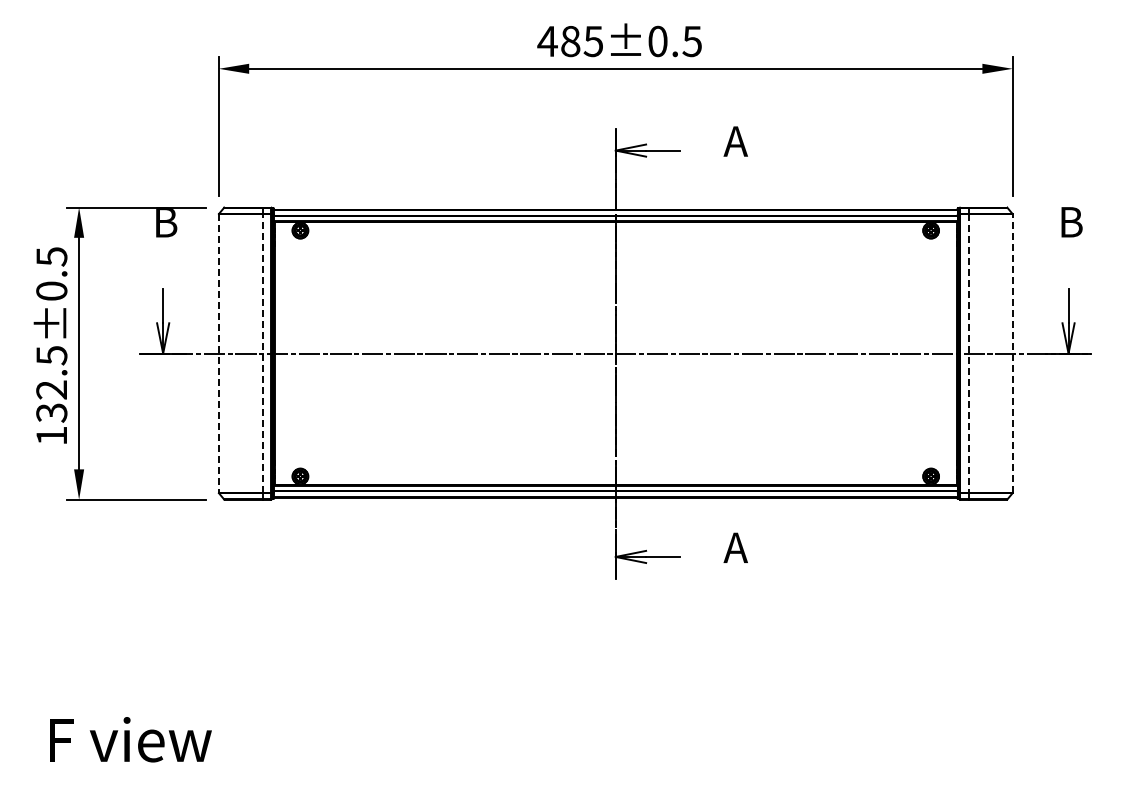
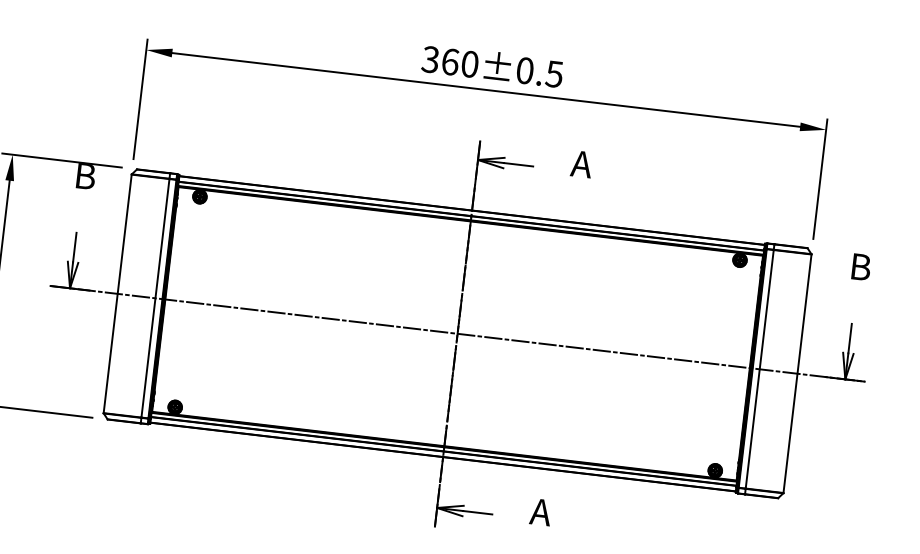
text: (570, 41) -> (450, 62), 485±0.5 -> 360±0.5
line: (262, 353) -> (155, 298), dashed -> solid
line: (1012, 353) -> (797, 373), dashed -> solid
line: (218, 354) -> (117, 294), dashed -> solid
line: (968, 354) -> (759, 370), dashed -> solid

